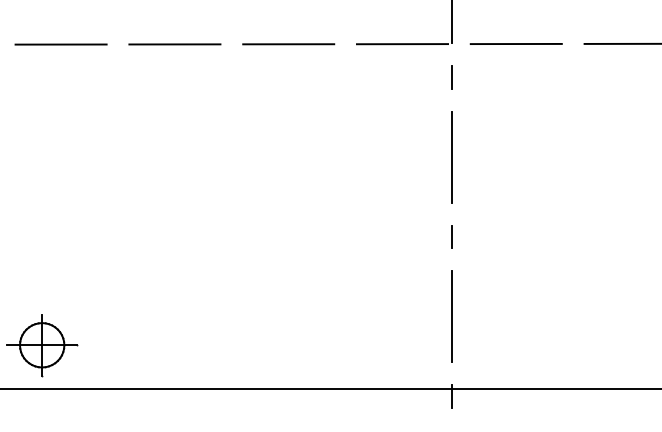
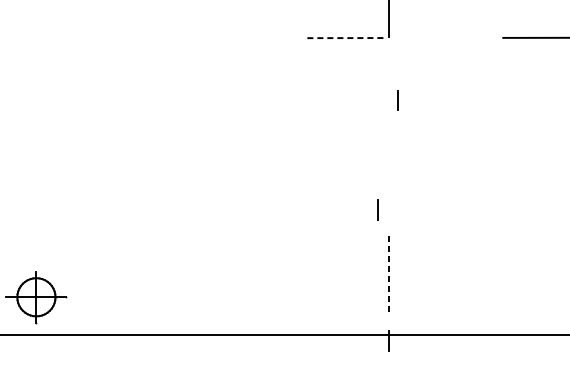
line: (515, 43) -> (443, 37), removed
line: (60, 44) -> (52, 38), removed
line: (174, 44) -> (150, 38), removed
line: (288, 44) -> (248, 38), removed
line: (402, 44) -> (346, 38), solid -> dashed
line: (451, 77) -> (397, 100), moved
line: (451, 156) -> (388, 134), removed
line: (451, 236) -> (377, 209), moved
line: (451, 316) -> (388, 272), solid -> dashed

